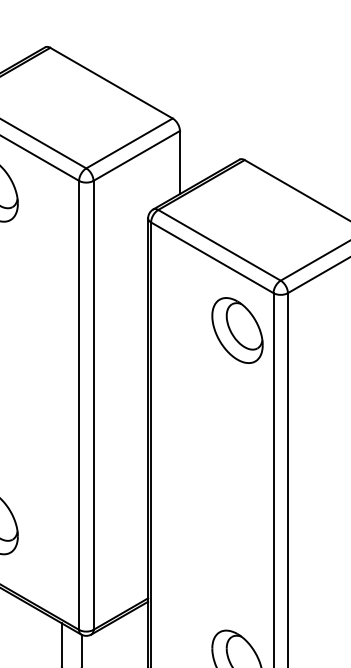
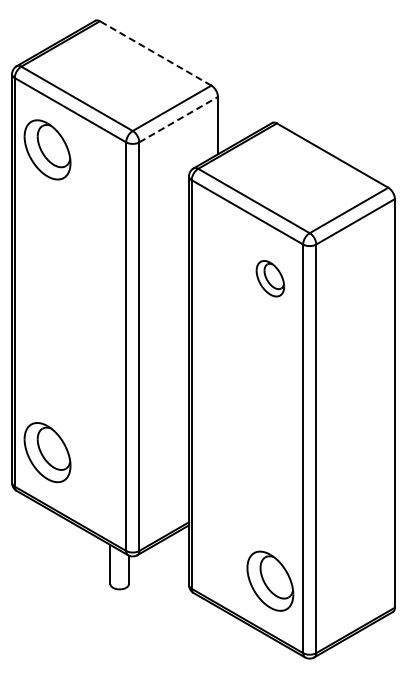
line: (111, 83) -> (155, 53), solid -> dashed
line: (137, 155) -> (179, 119), solid -> dashed
part: (237, 330) -> (270, 278), size x0.6

